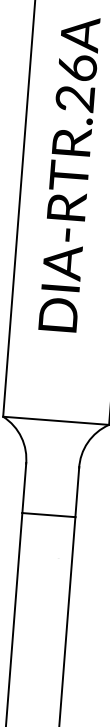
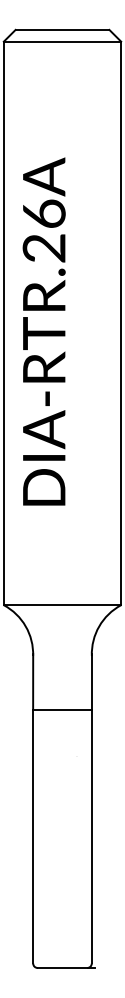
text: (68, 174) -> (43, 331), moved

